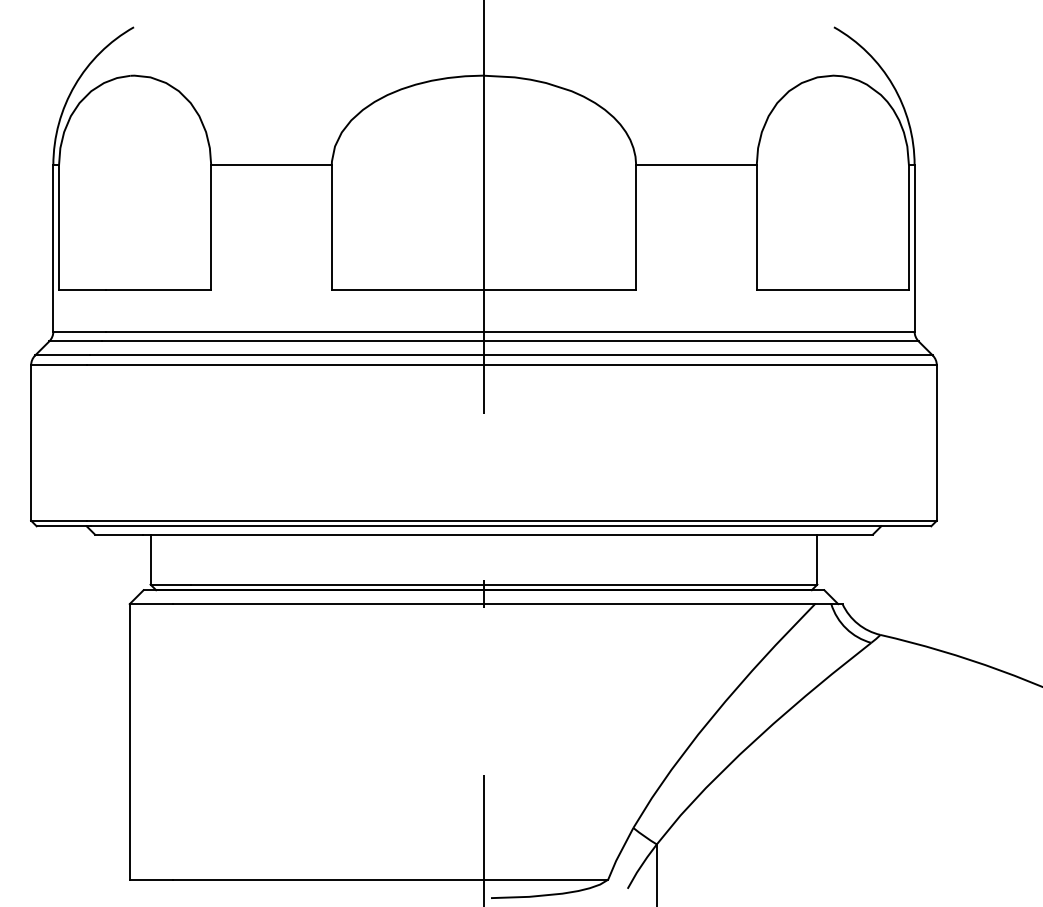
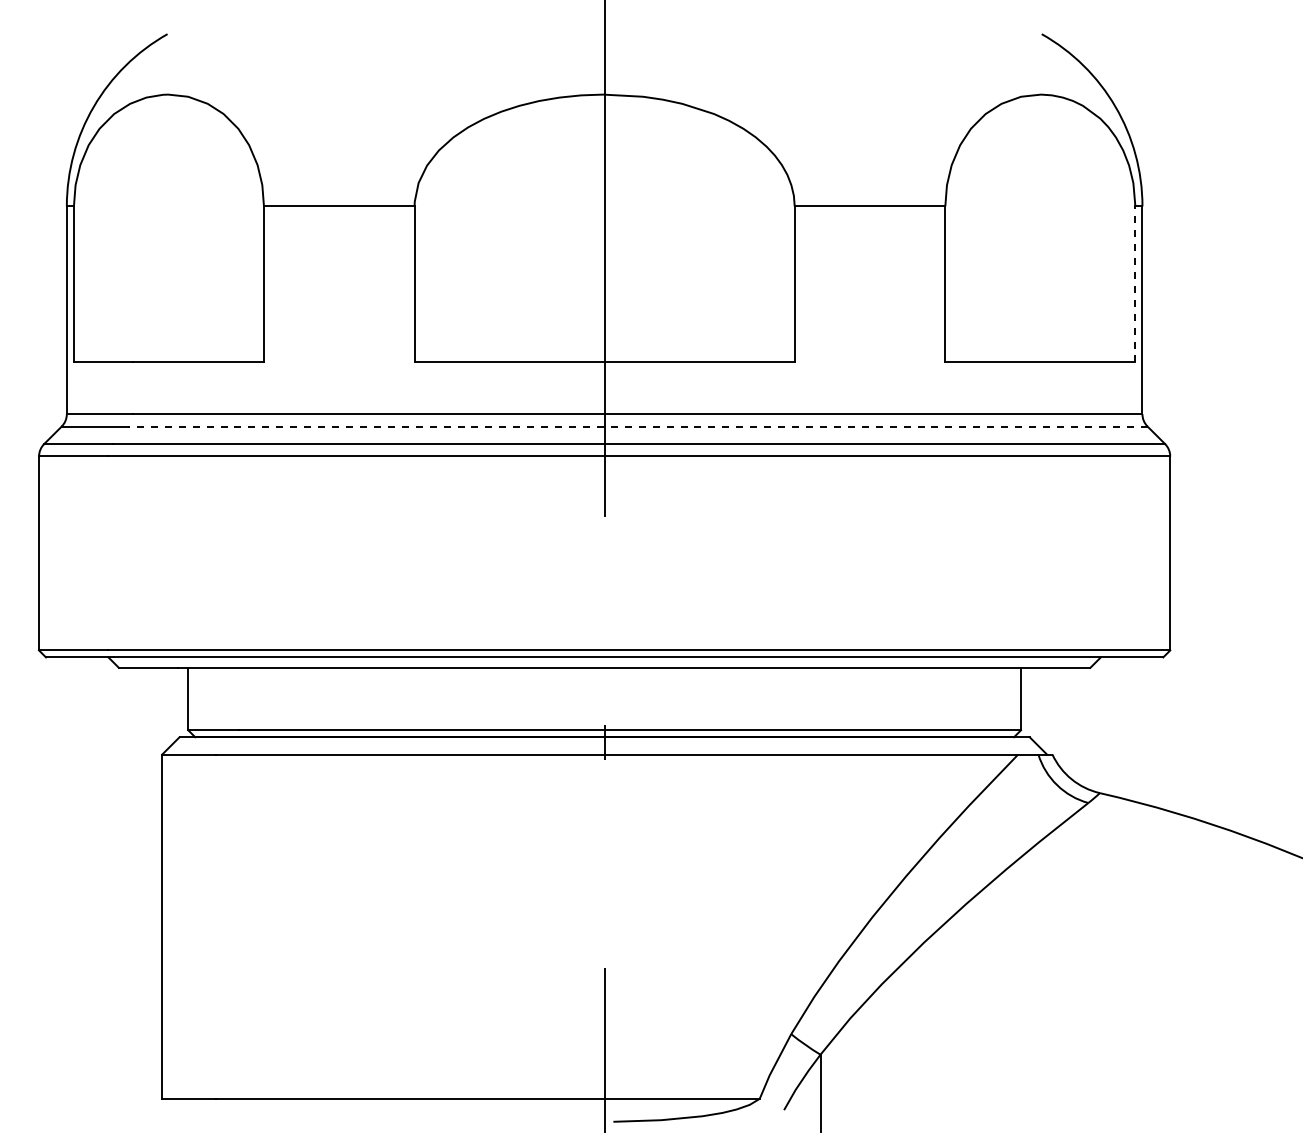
line: (909, 227) -> (1135, 284), solid -> dashed
line: (510, 341) -> (637, 426), solid -> dashed

